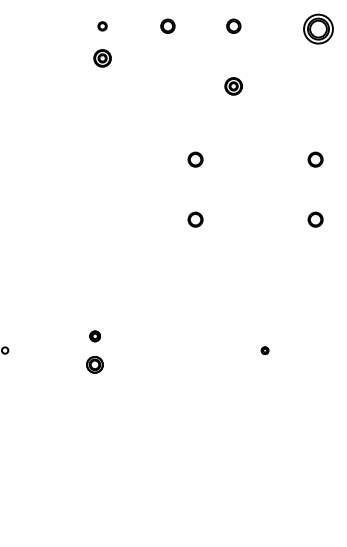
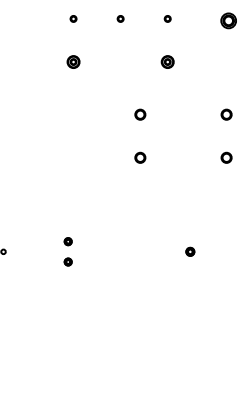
part: (168, 26) -> (120, 19), size x0.62
part: (233, 26) -> (167, 19), size x0.62
part: (318, 28) -> (228, 20), size x0.71
part: (102, 58) -> (73, 62), moved
part: (264, 350) -> (189, 251), size x1.67
part: (95, 364) -> (68, 261), size x0.62

